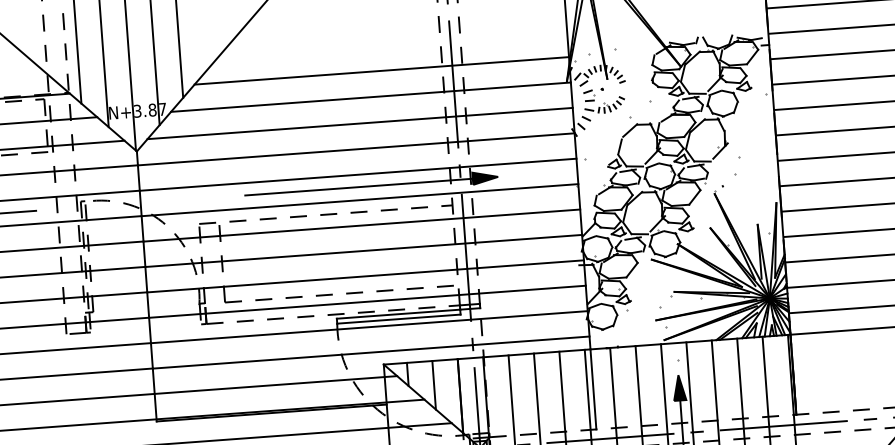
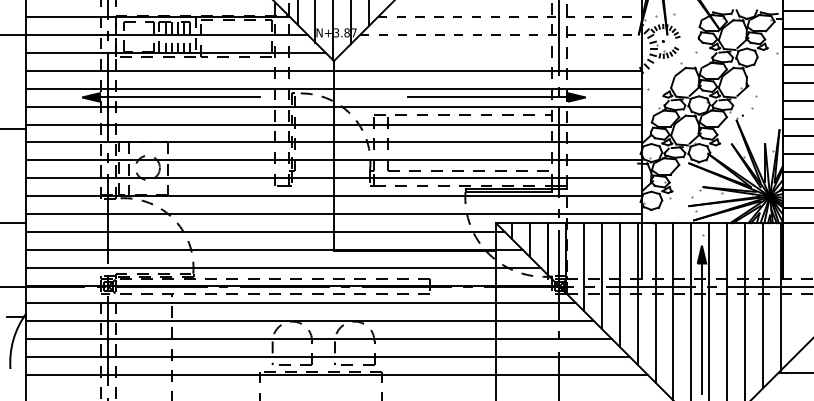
line: (381, 71) -> (509, 17), solid -> dashed
line: (370, 97) -> (500, 35), solid -> dashed
line: (359, 122) -> (491, 52), removed

